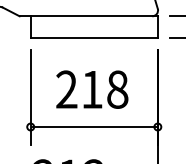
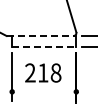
line: (88, 15) -> (41, 35), solid -> dashed
line: (94, 39) -> (44, 47), solid -> dashed
line: (92, 126) -> (43, 91), removed

